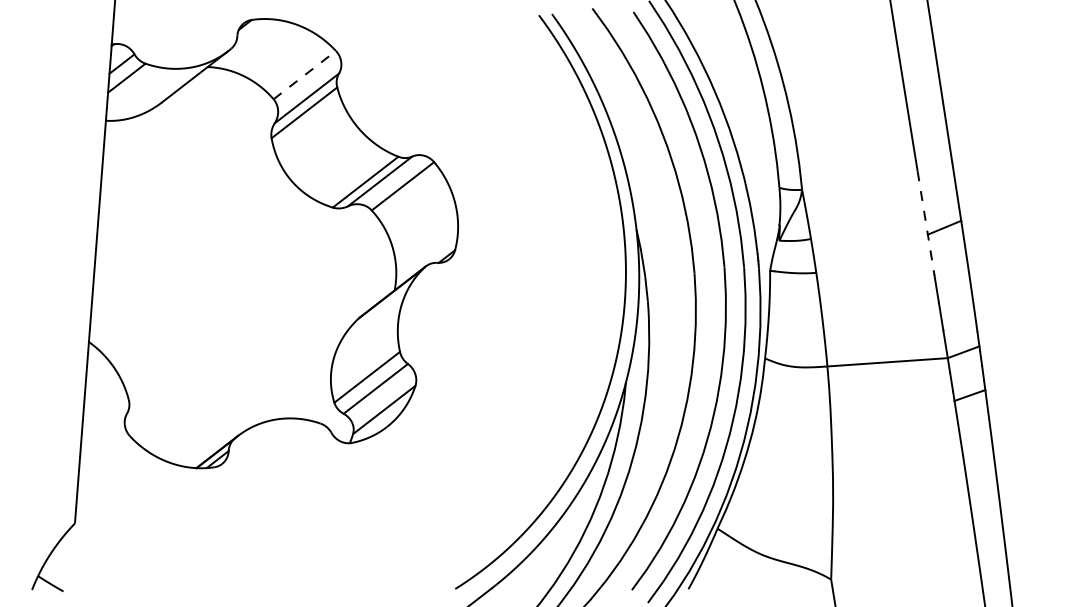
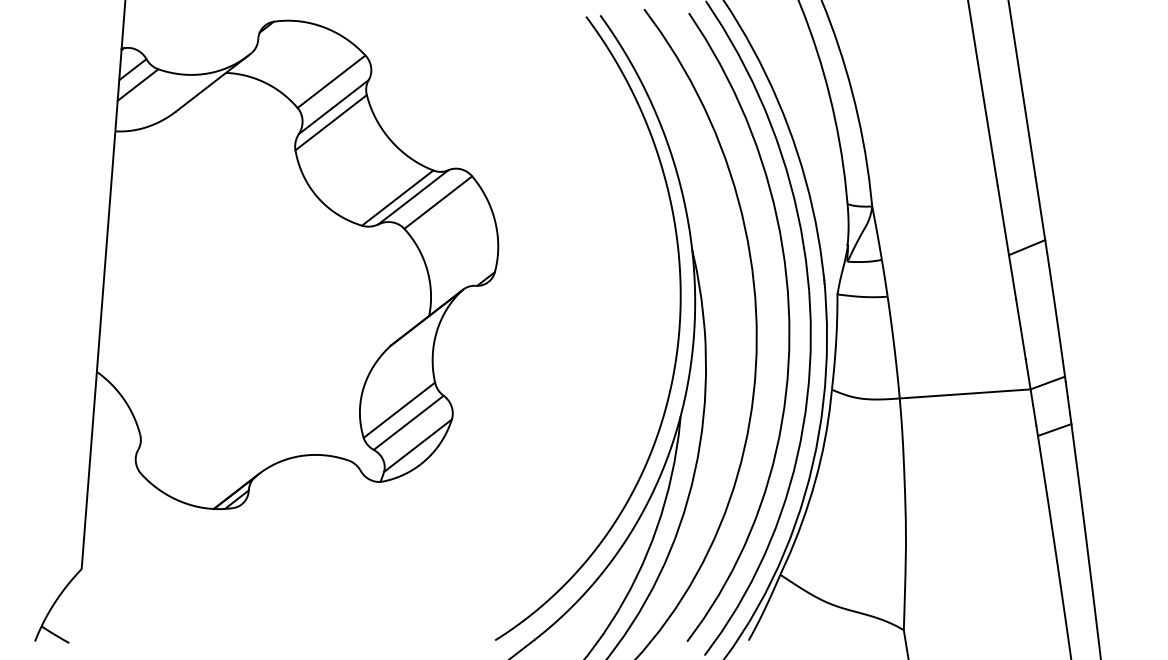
line: (304, 74) -> (331, 81), dashed -> solid
line: (926, 223) -> (1007, 243), dashed -> solid

